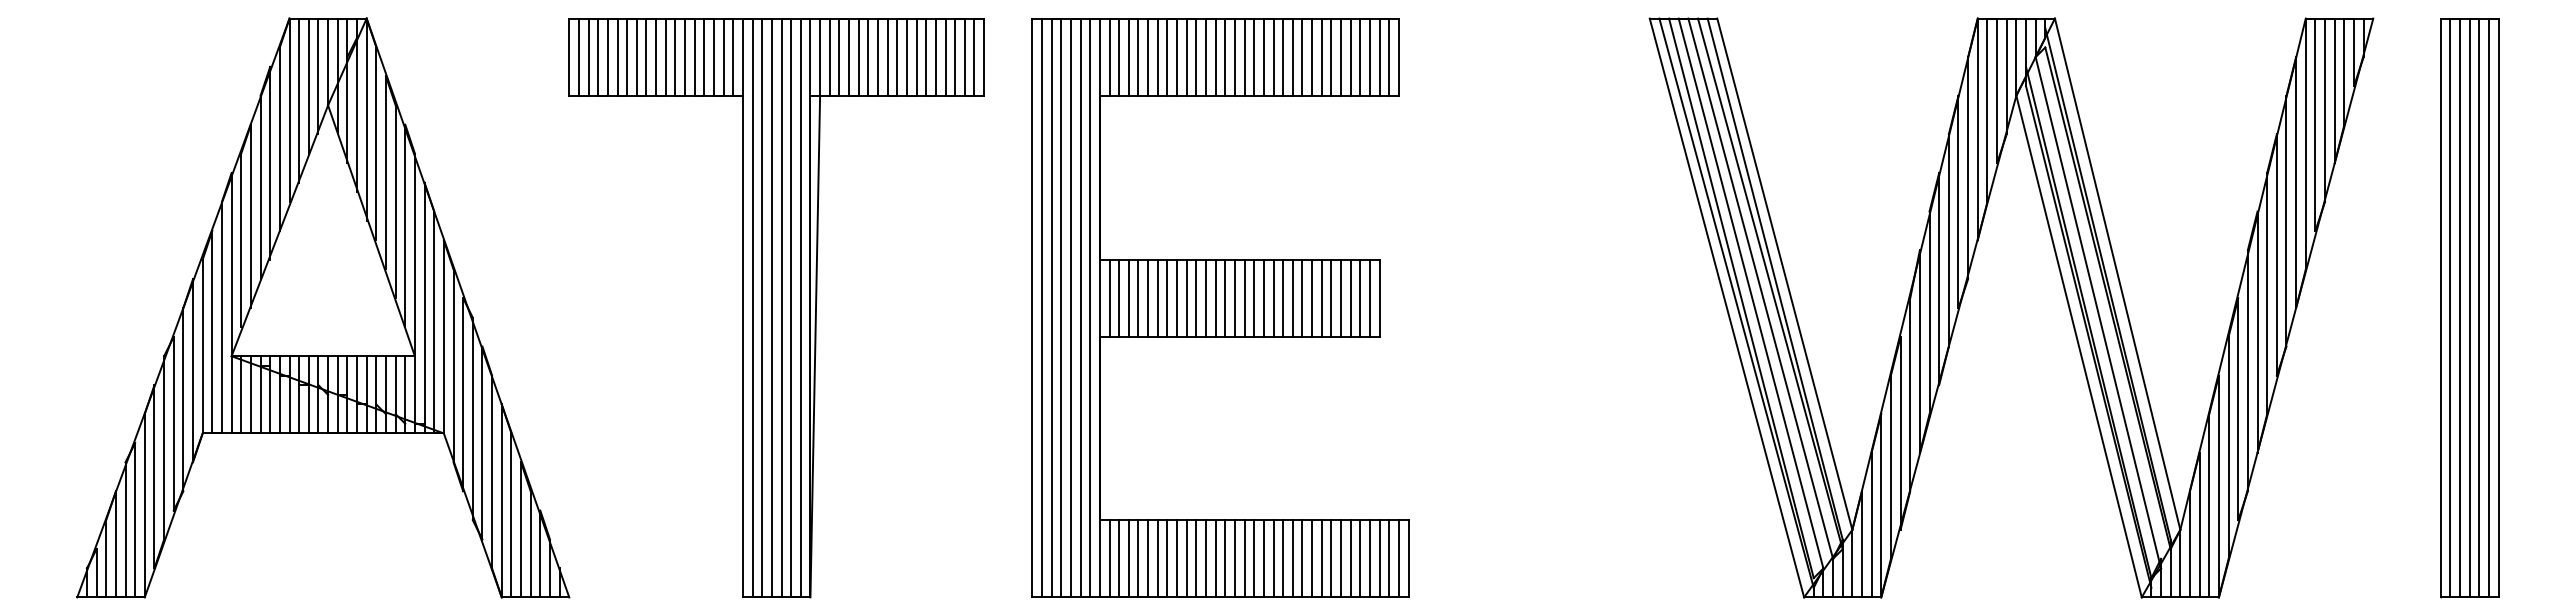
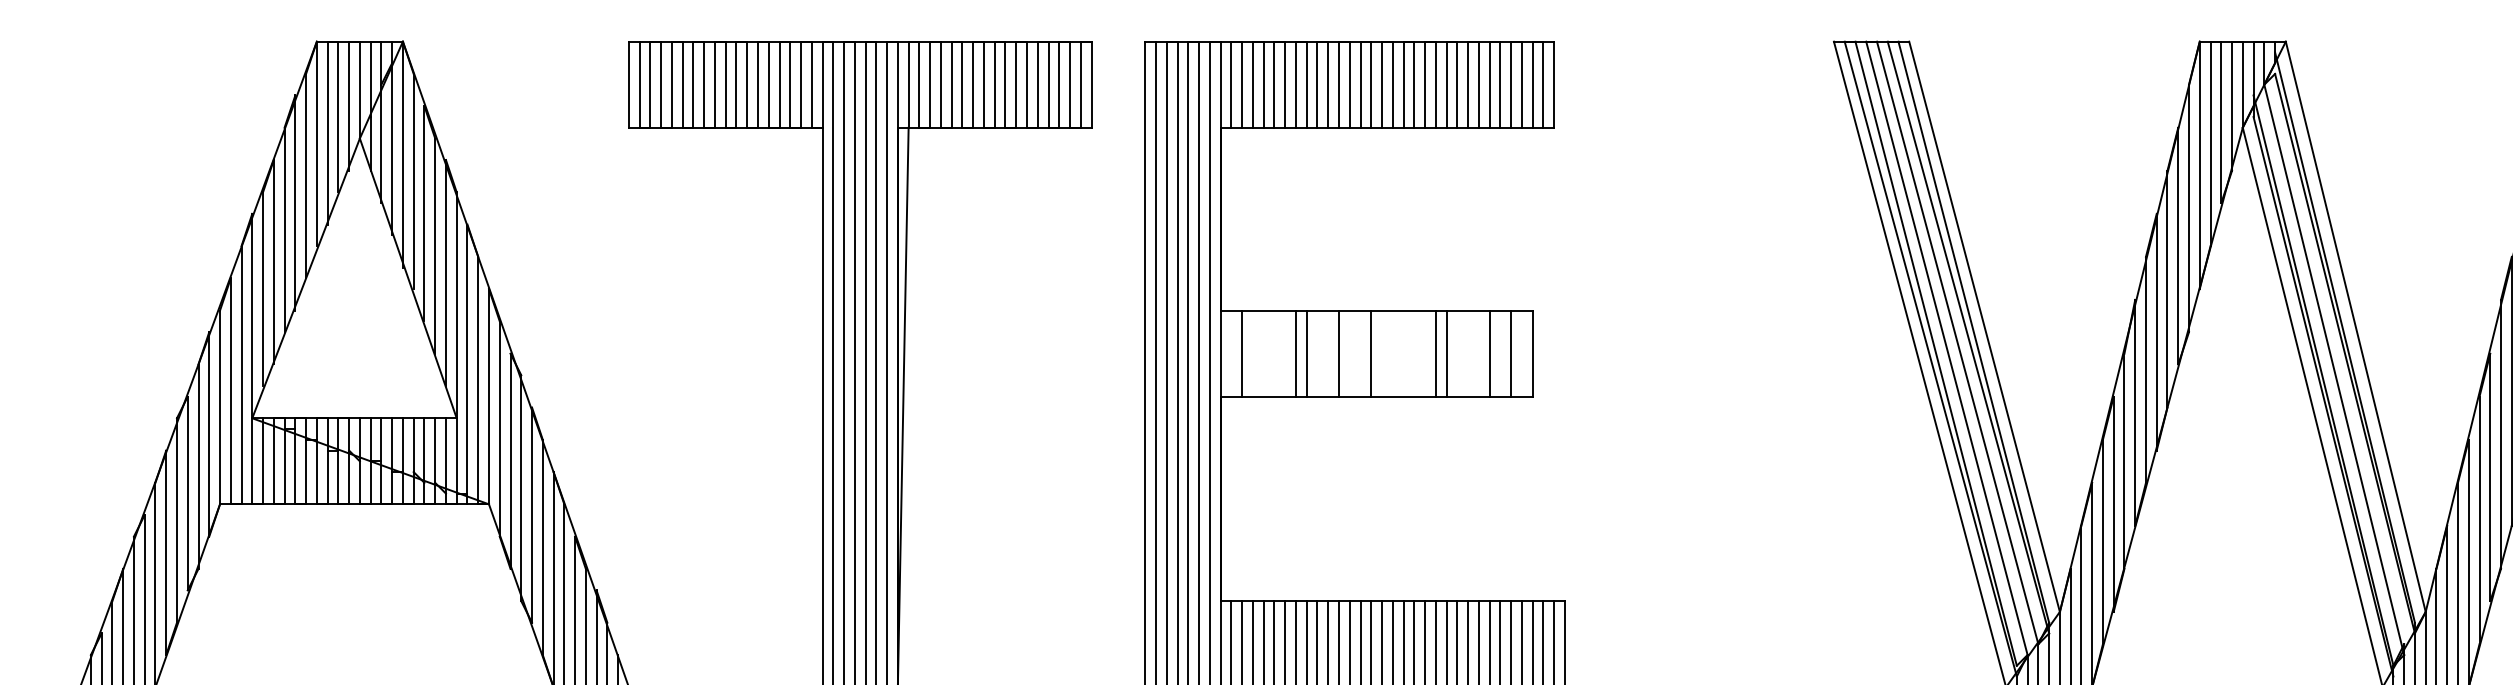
line: (1109, 297) -> (1231, 352), removed
line: (1128, 297) -> (1252, 352), removed
line: (1138, 297) -> (1263, 352), removed
line: (1148, 297) -> (1274, 352), removed
line: (1157, 297) -> (1284, 352), removed
line: (1186, 297) -> (1317, 352), removed
line: (1196, 297) -> (1328, 352), removed
line: (1215, 297) -> (1349, 352), removed
line: (1225, 297) -> (1360, 352), removed
line: (1244, 297) -> (1381, 352), removed
line: (1254, 297) -> (1393, 352), removed
line: (1263, 297) -> (1403, 352), removed
line: (1273, 297) -> (1414, 352), removed
line: (1283, 297) -> (1425, 352), removed
line: (1312, 297) -> (1457, 352), removed
line: (1321, 297) -> (1467, 352), removed
line: (1331, 297) -> (1478, 352), removed
line: (1350, 297) -> (1500, 352), removed
line: (1370, 297) -> (1522, 352), removed

